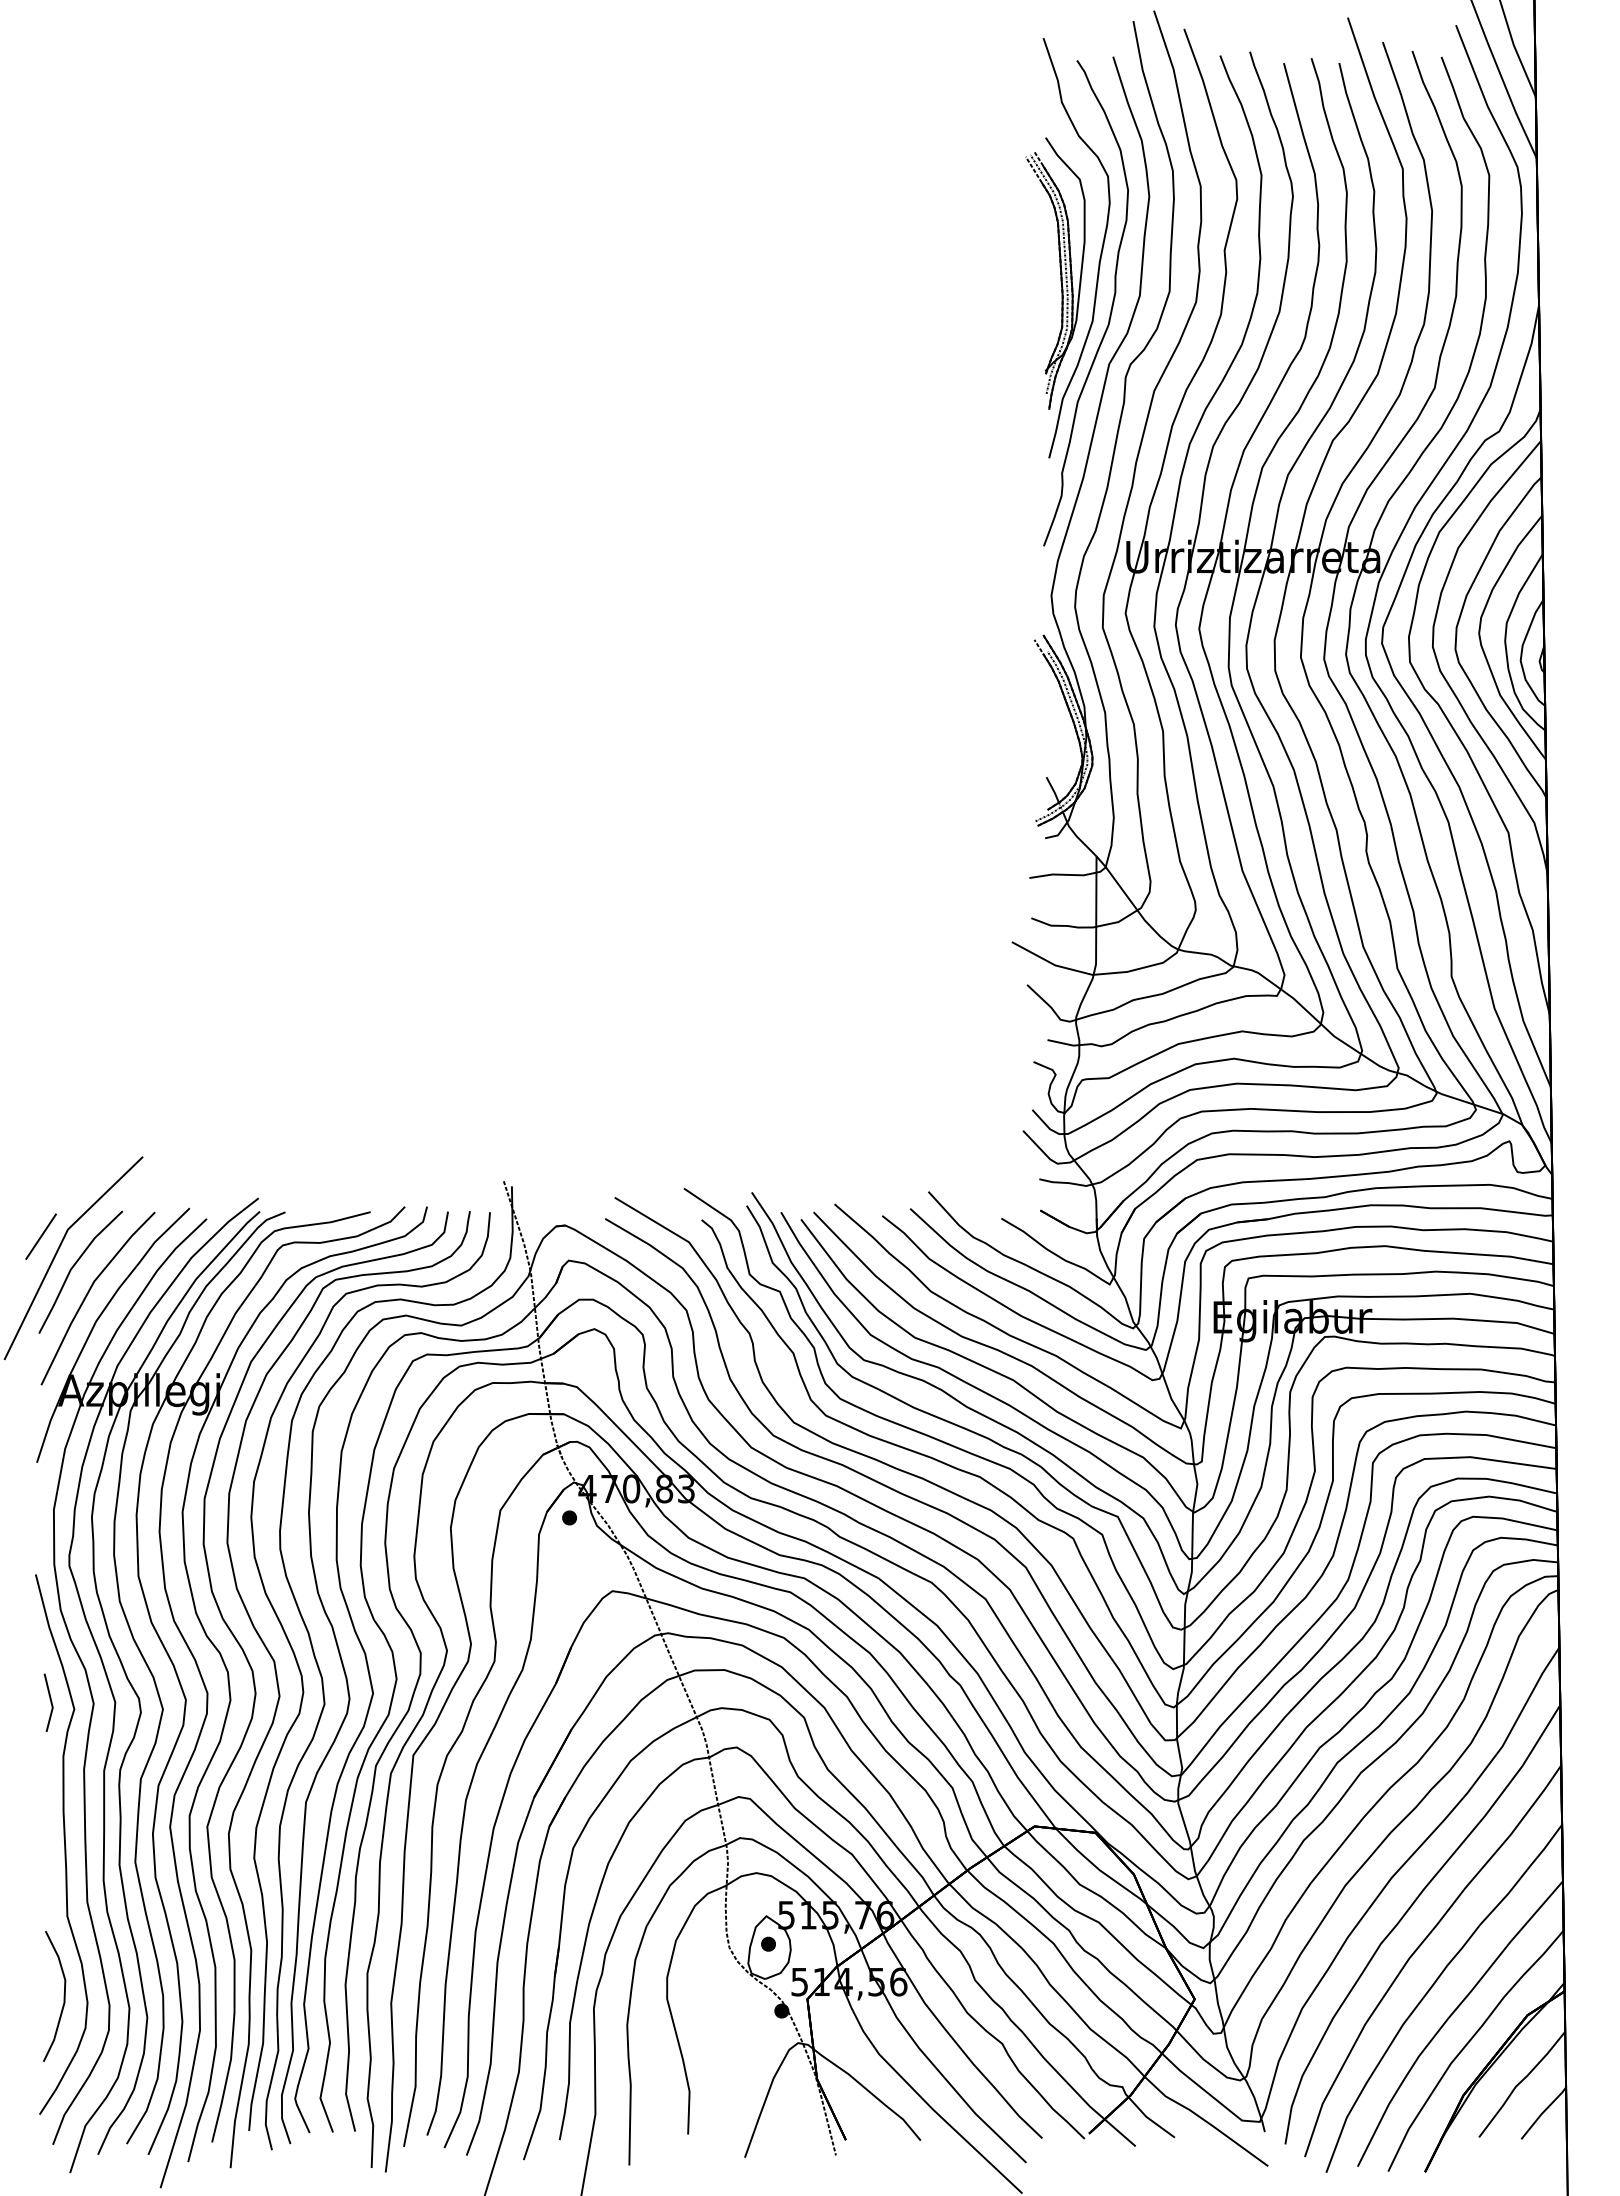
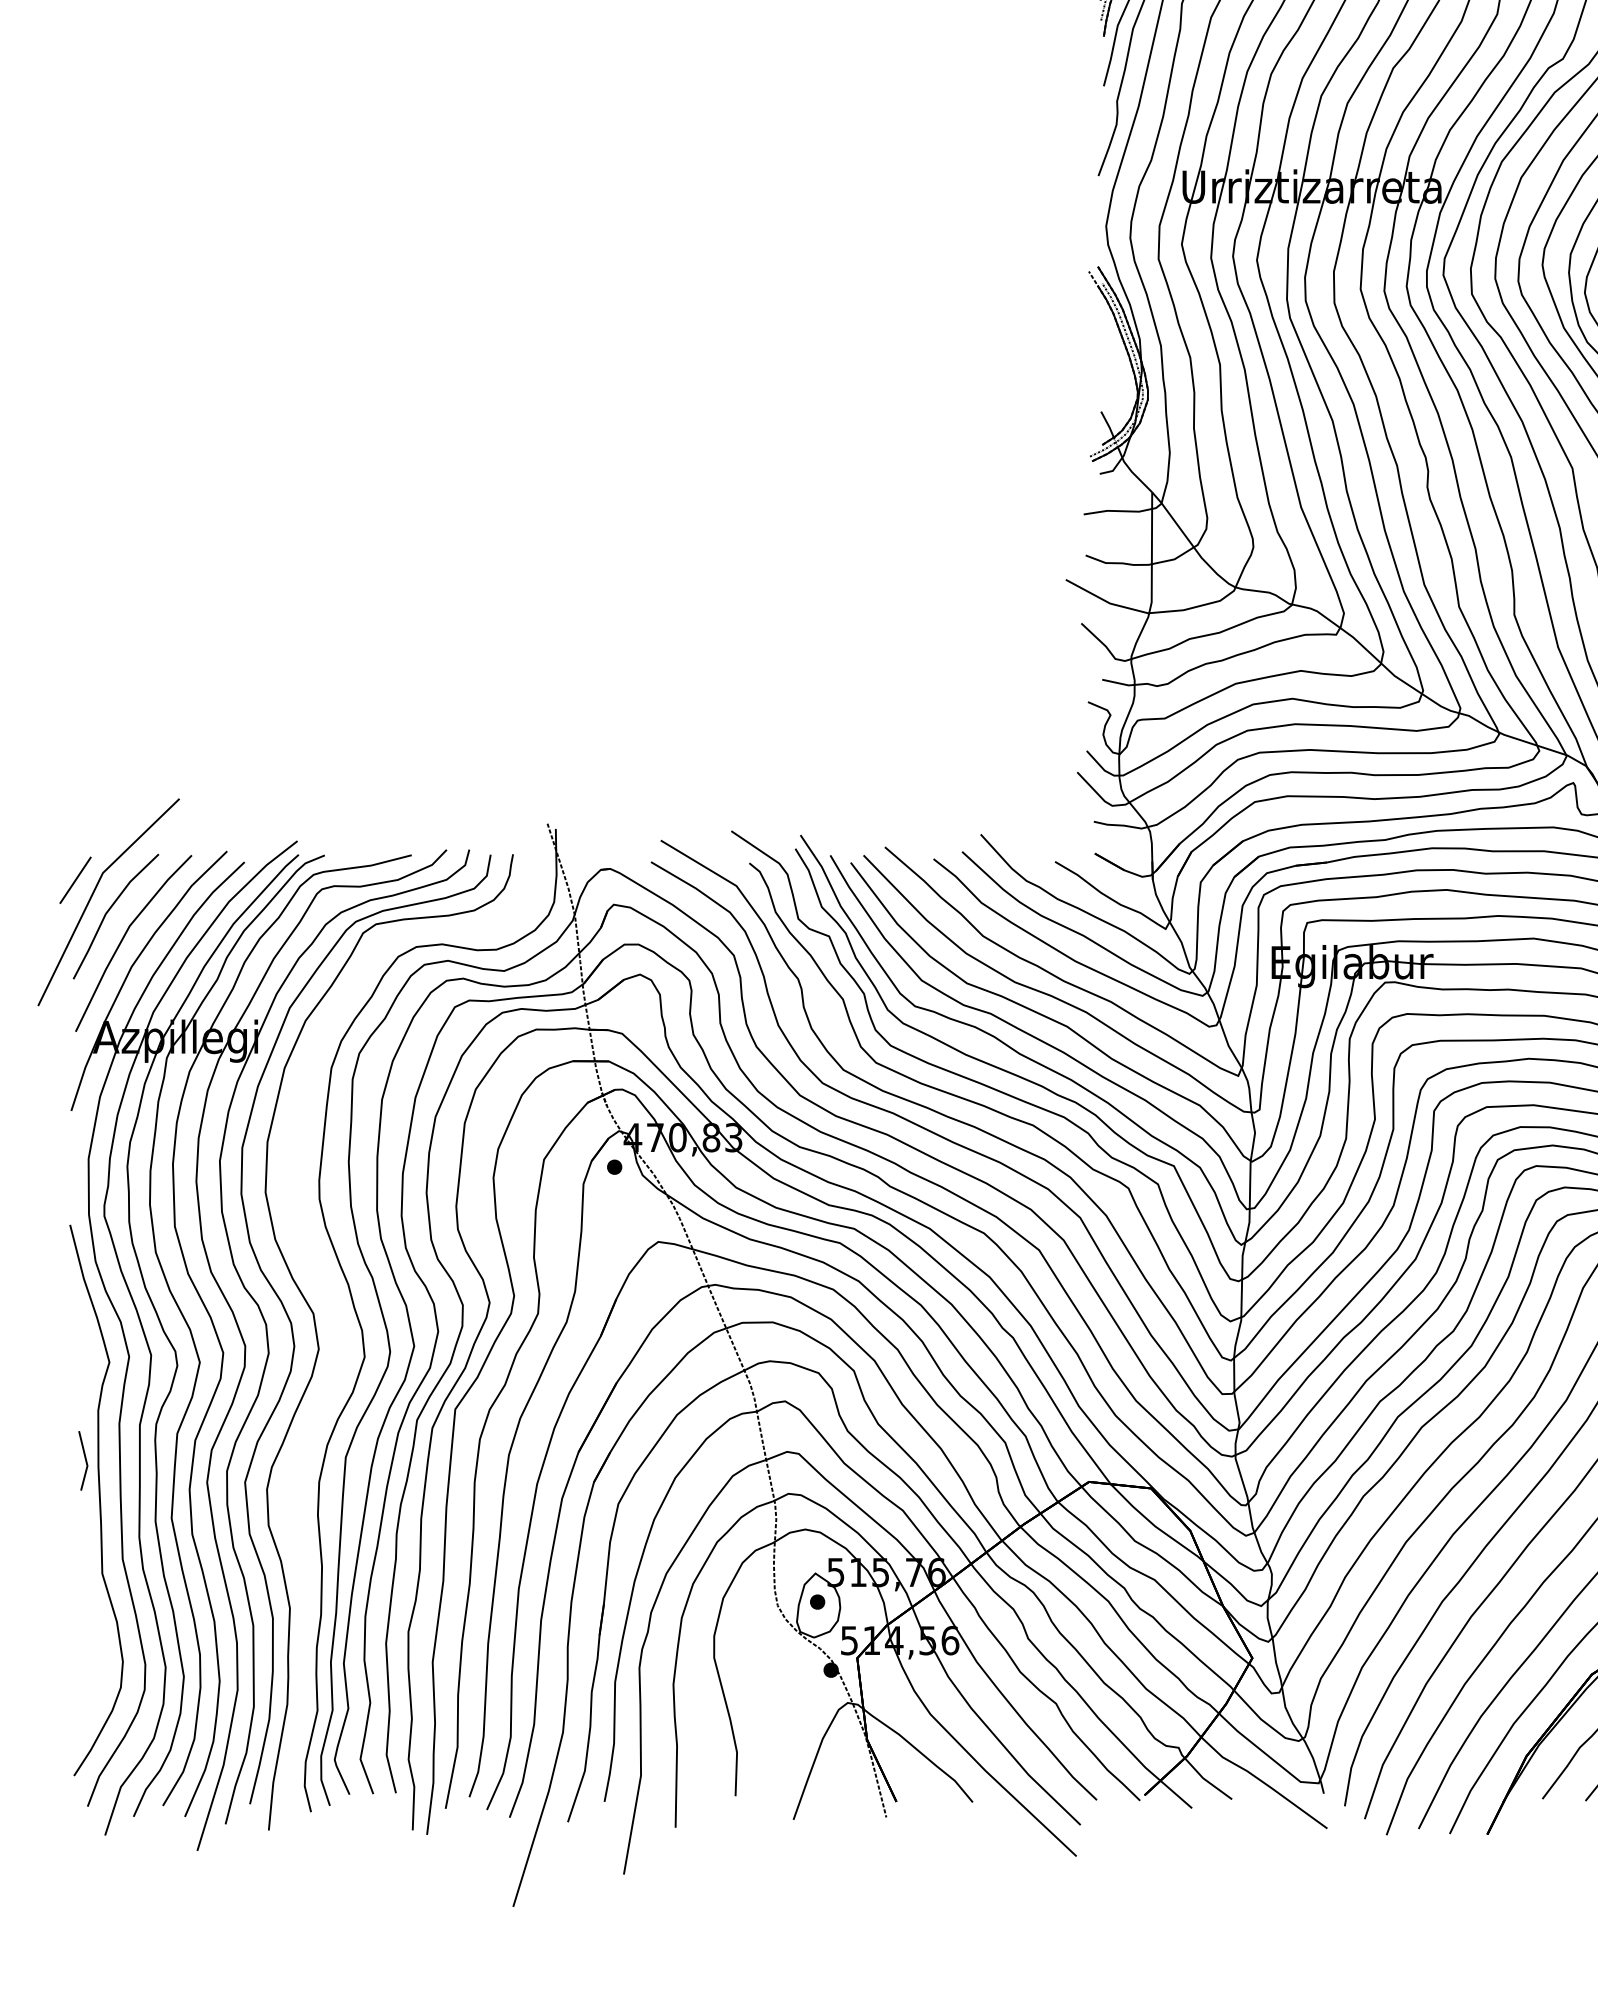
part: (303, 1681) -> (343, 1334), removed
line: (50, 1702) -> (85, 1460), moved
curve: (63, 1995) -> (98, 1654), removed

